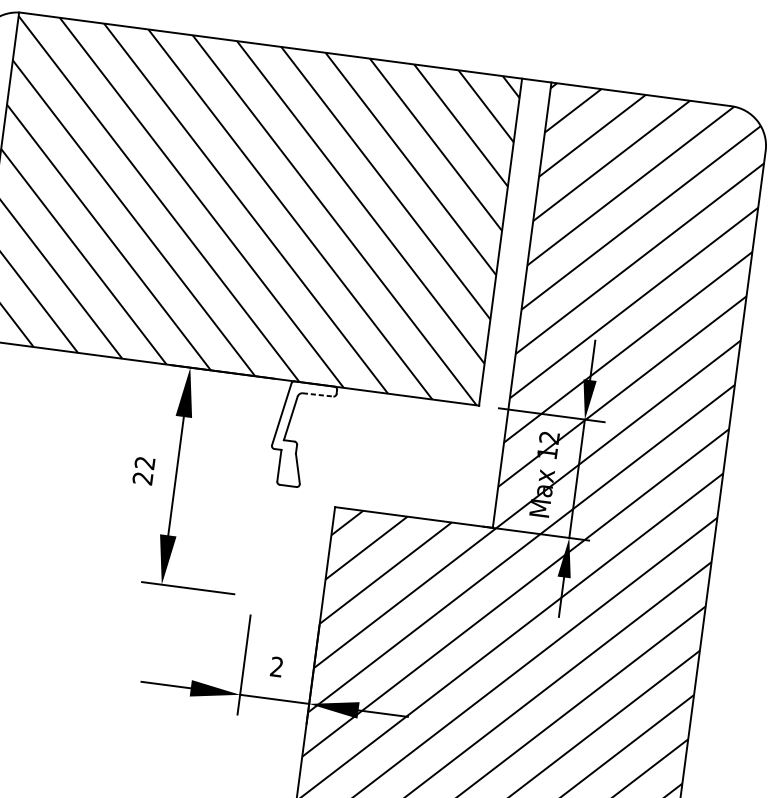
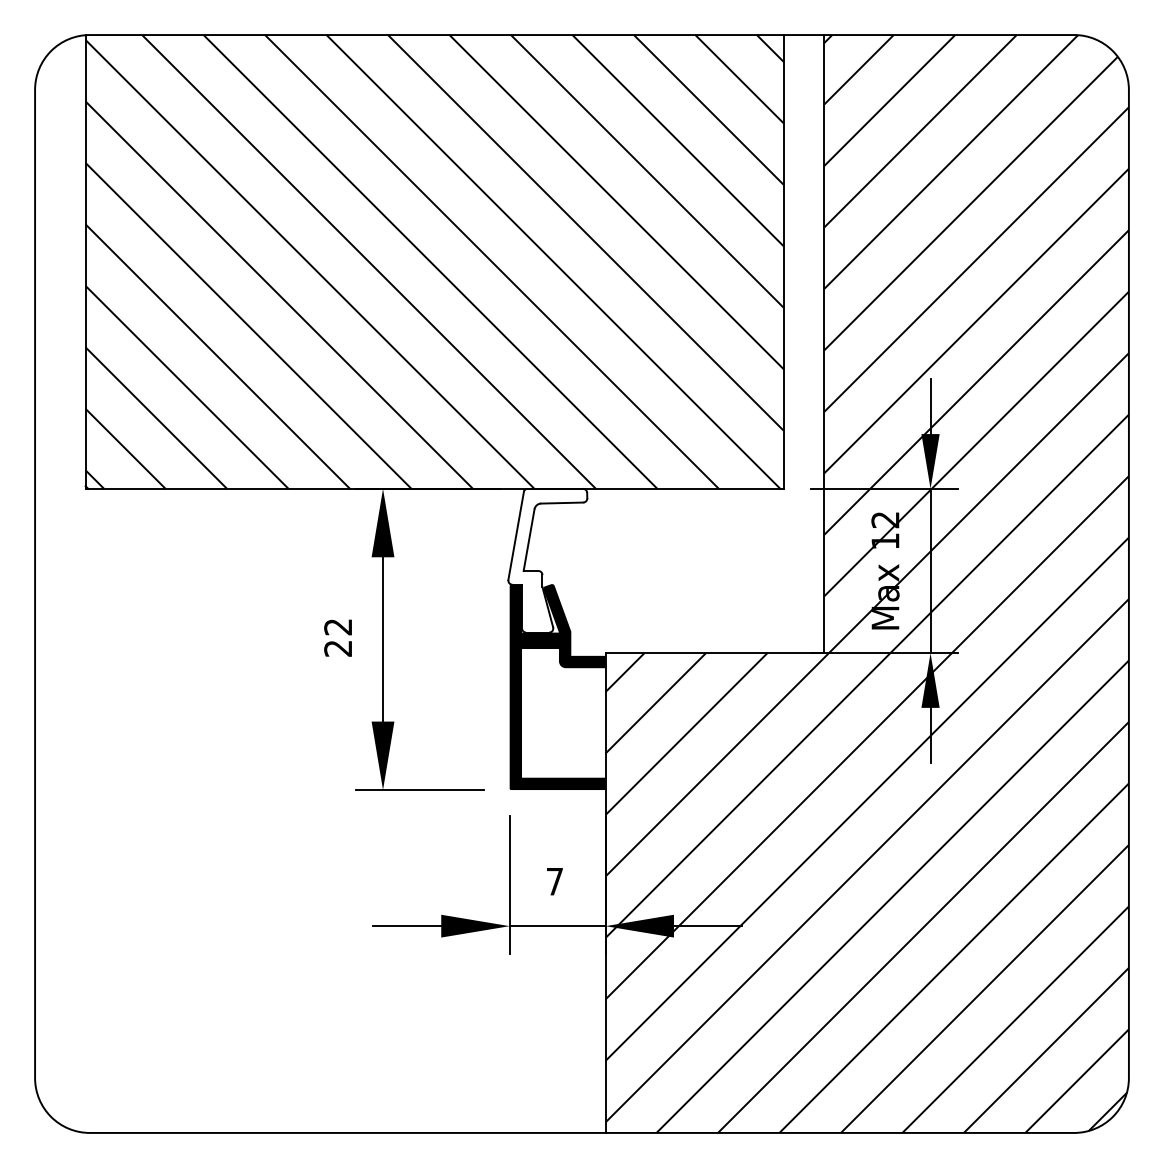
line: (318, 395) -> (562, 503), dashed -> solid
fill: (297, 527) -> (557, 687), added
text: (276, 666) -> (554, 881), 2 -> 7

